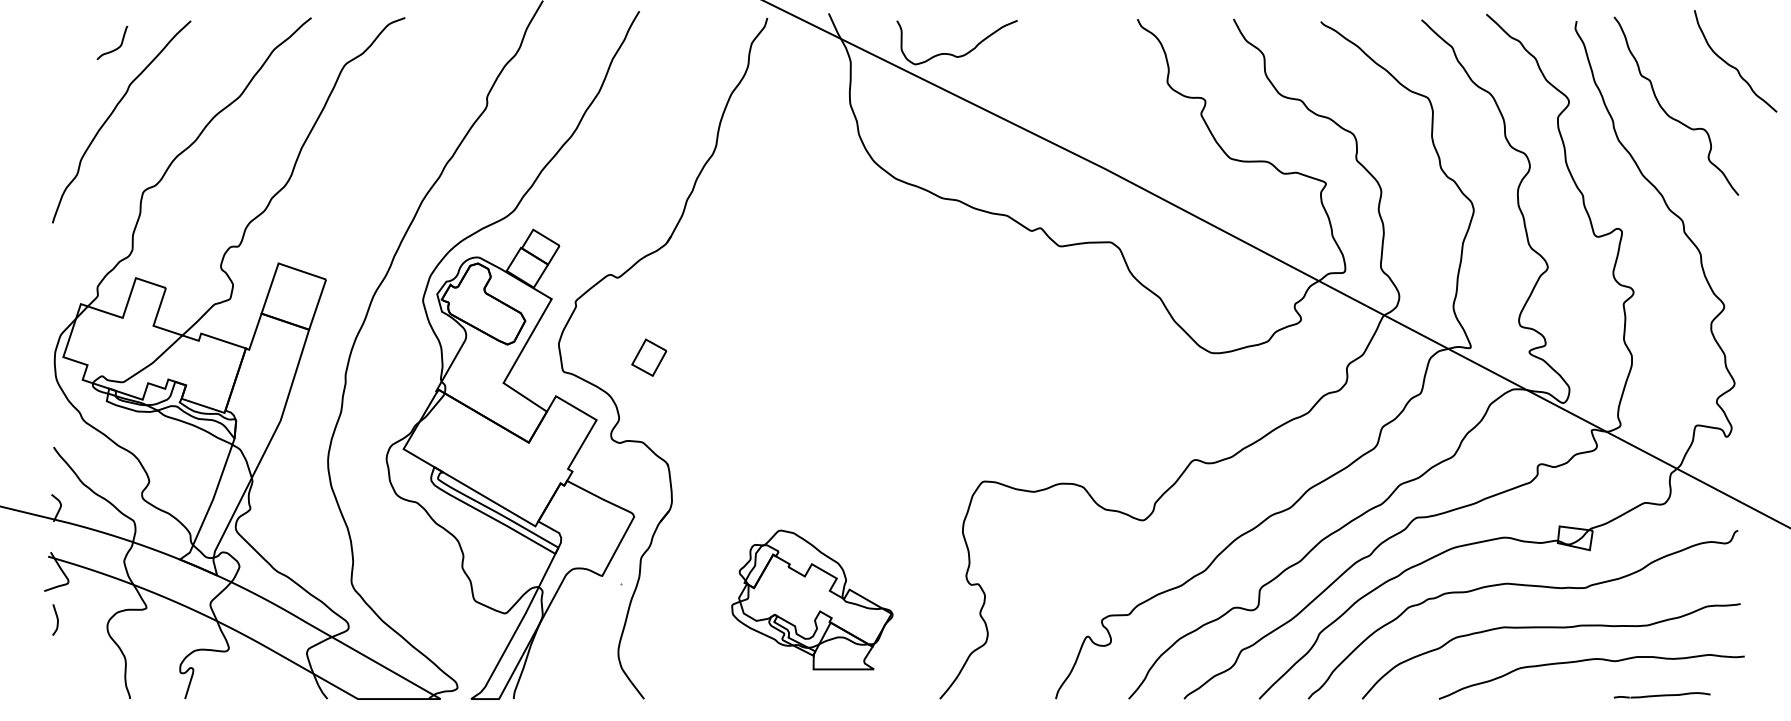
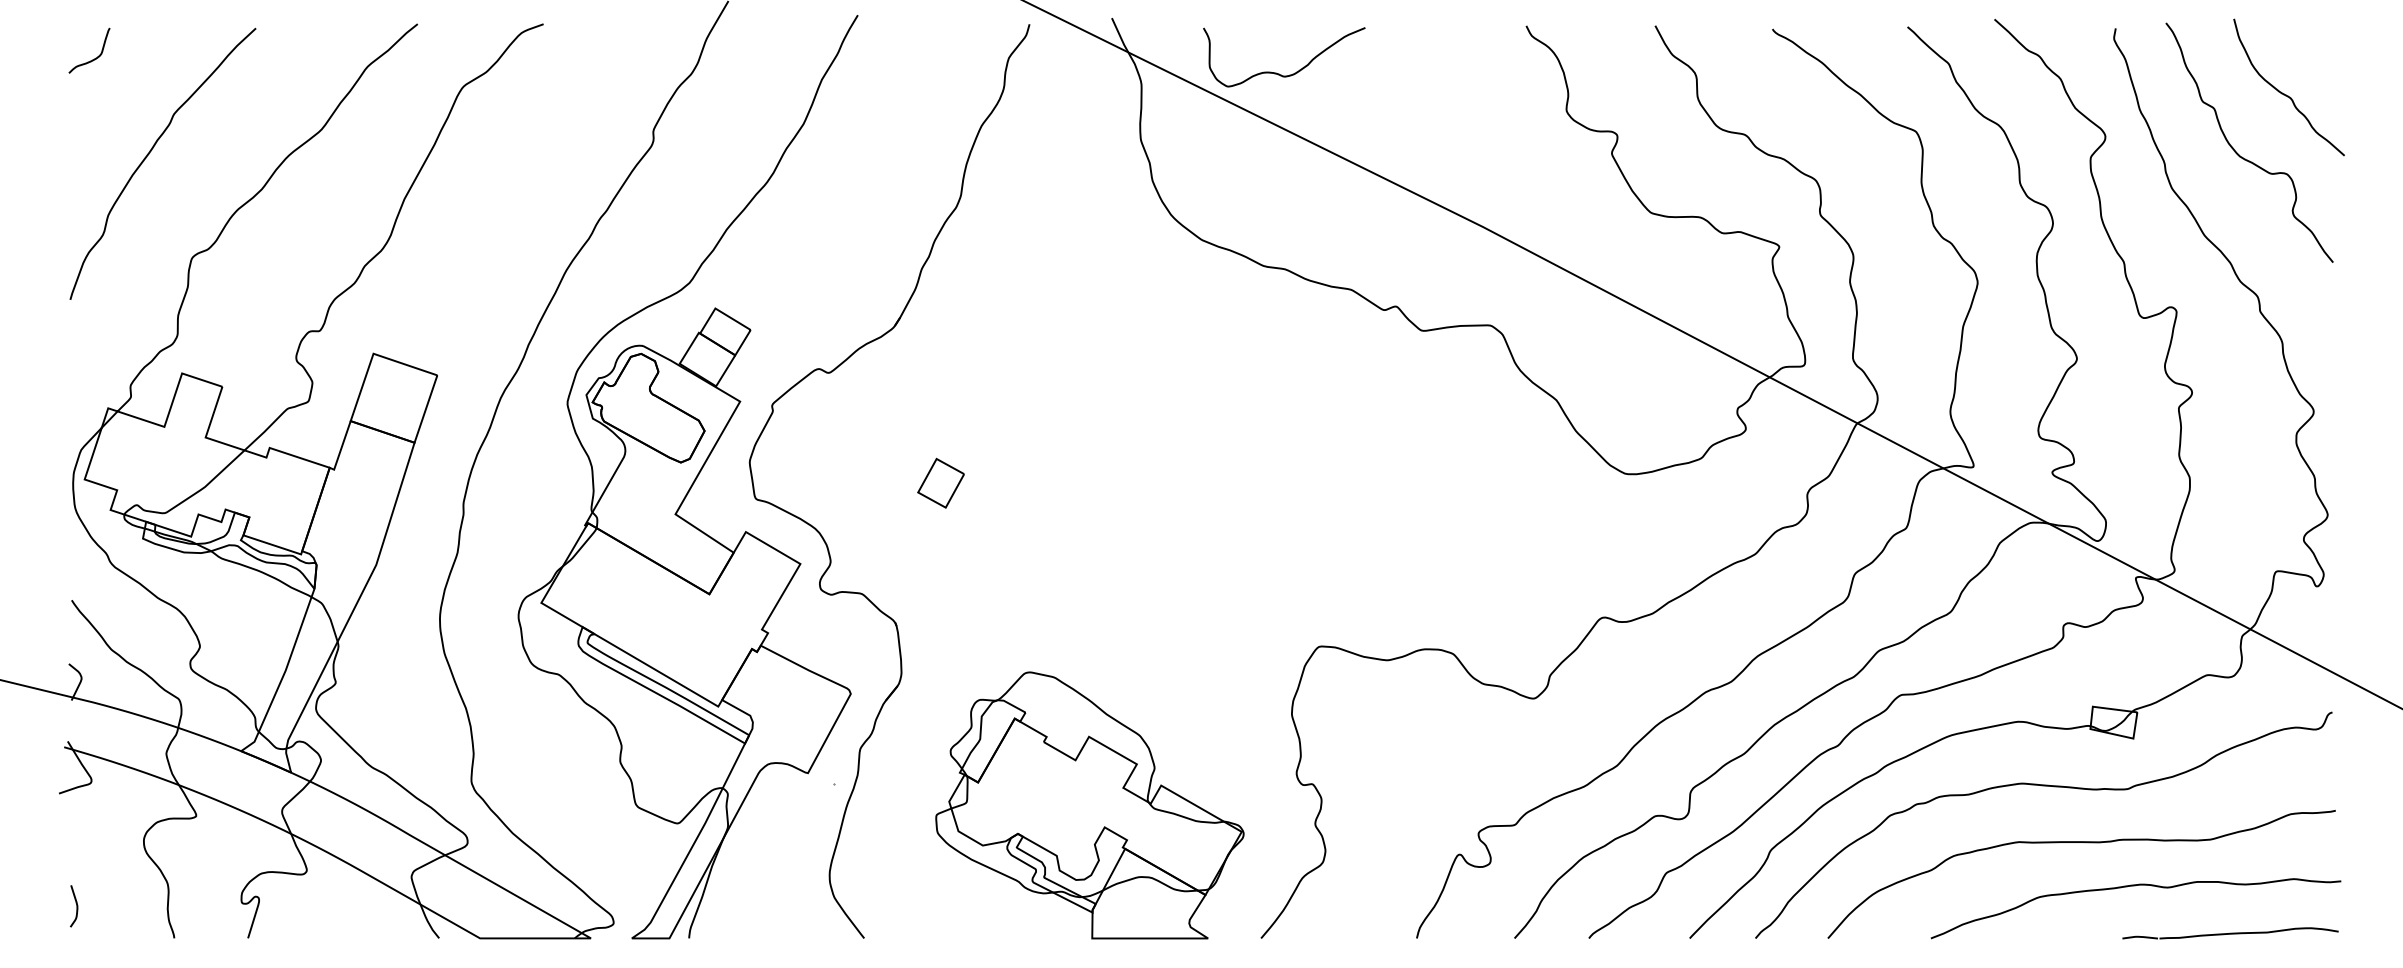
curve: (116, 48) -> (94, 58), moved
curve: (1732, 65) -> (2284, 93), moved
part: (648, 357) -> (940, 482), moved
part: (812, 600) -> (1089, 805), size x1.43
curve: (57, 620) -> (76, 906), moved
part: (1662, 695) -> (2230, 933), size x1.67

